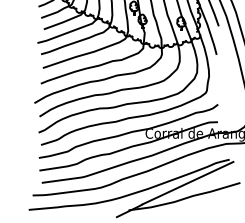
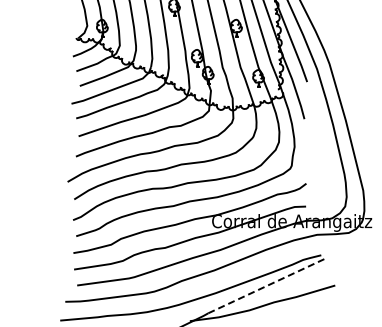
line: (188, 182) -> (267, 285), solid -> dashed

